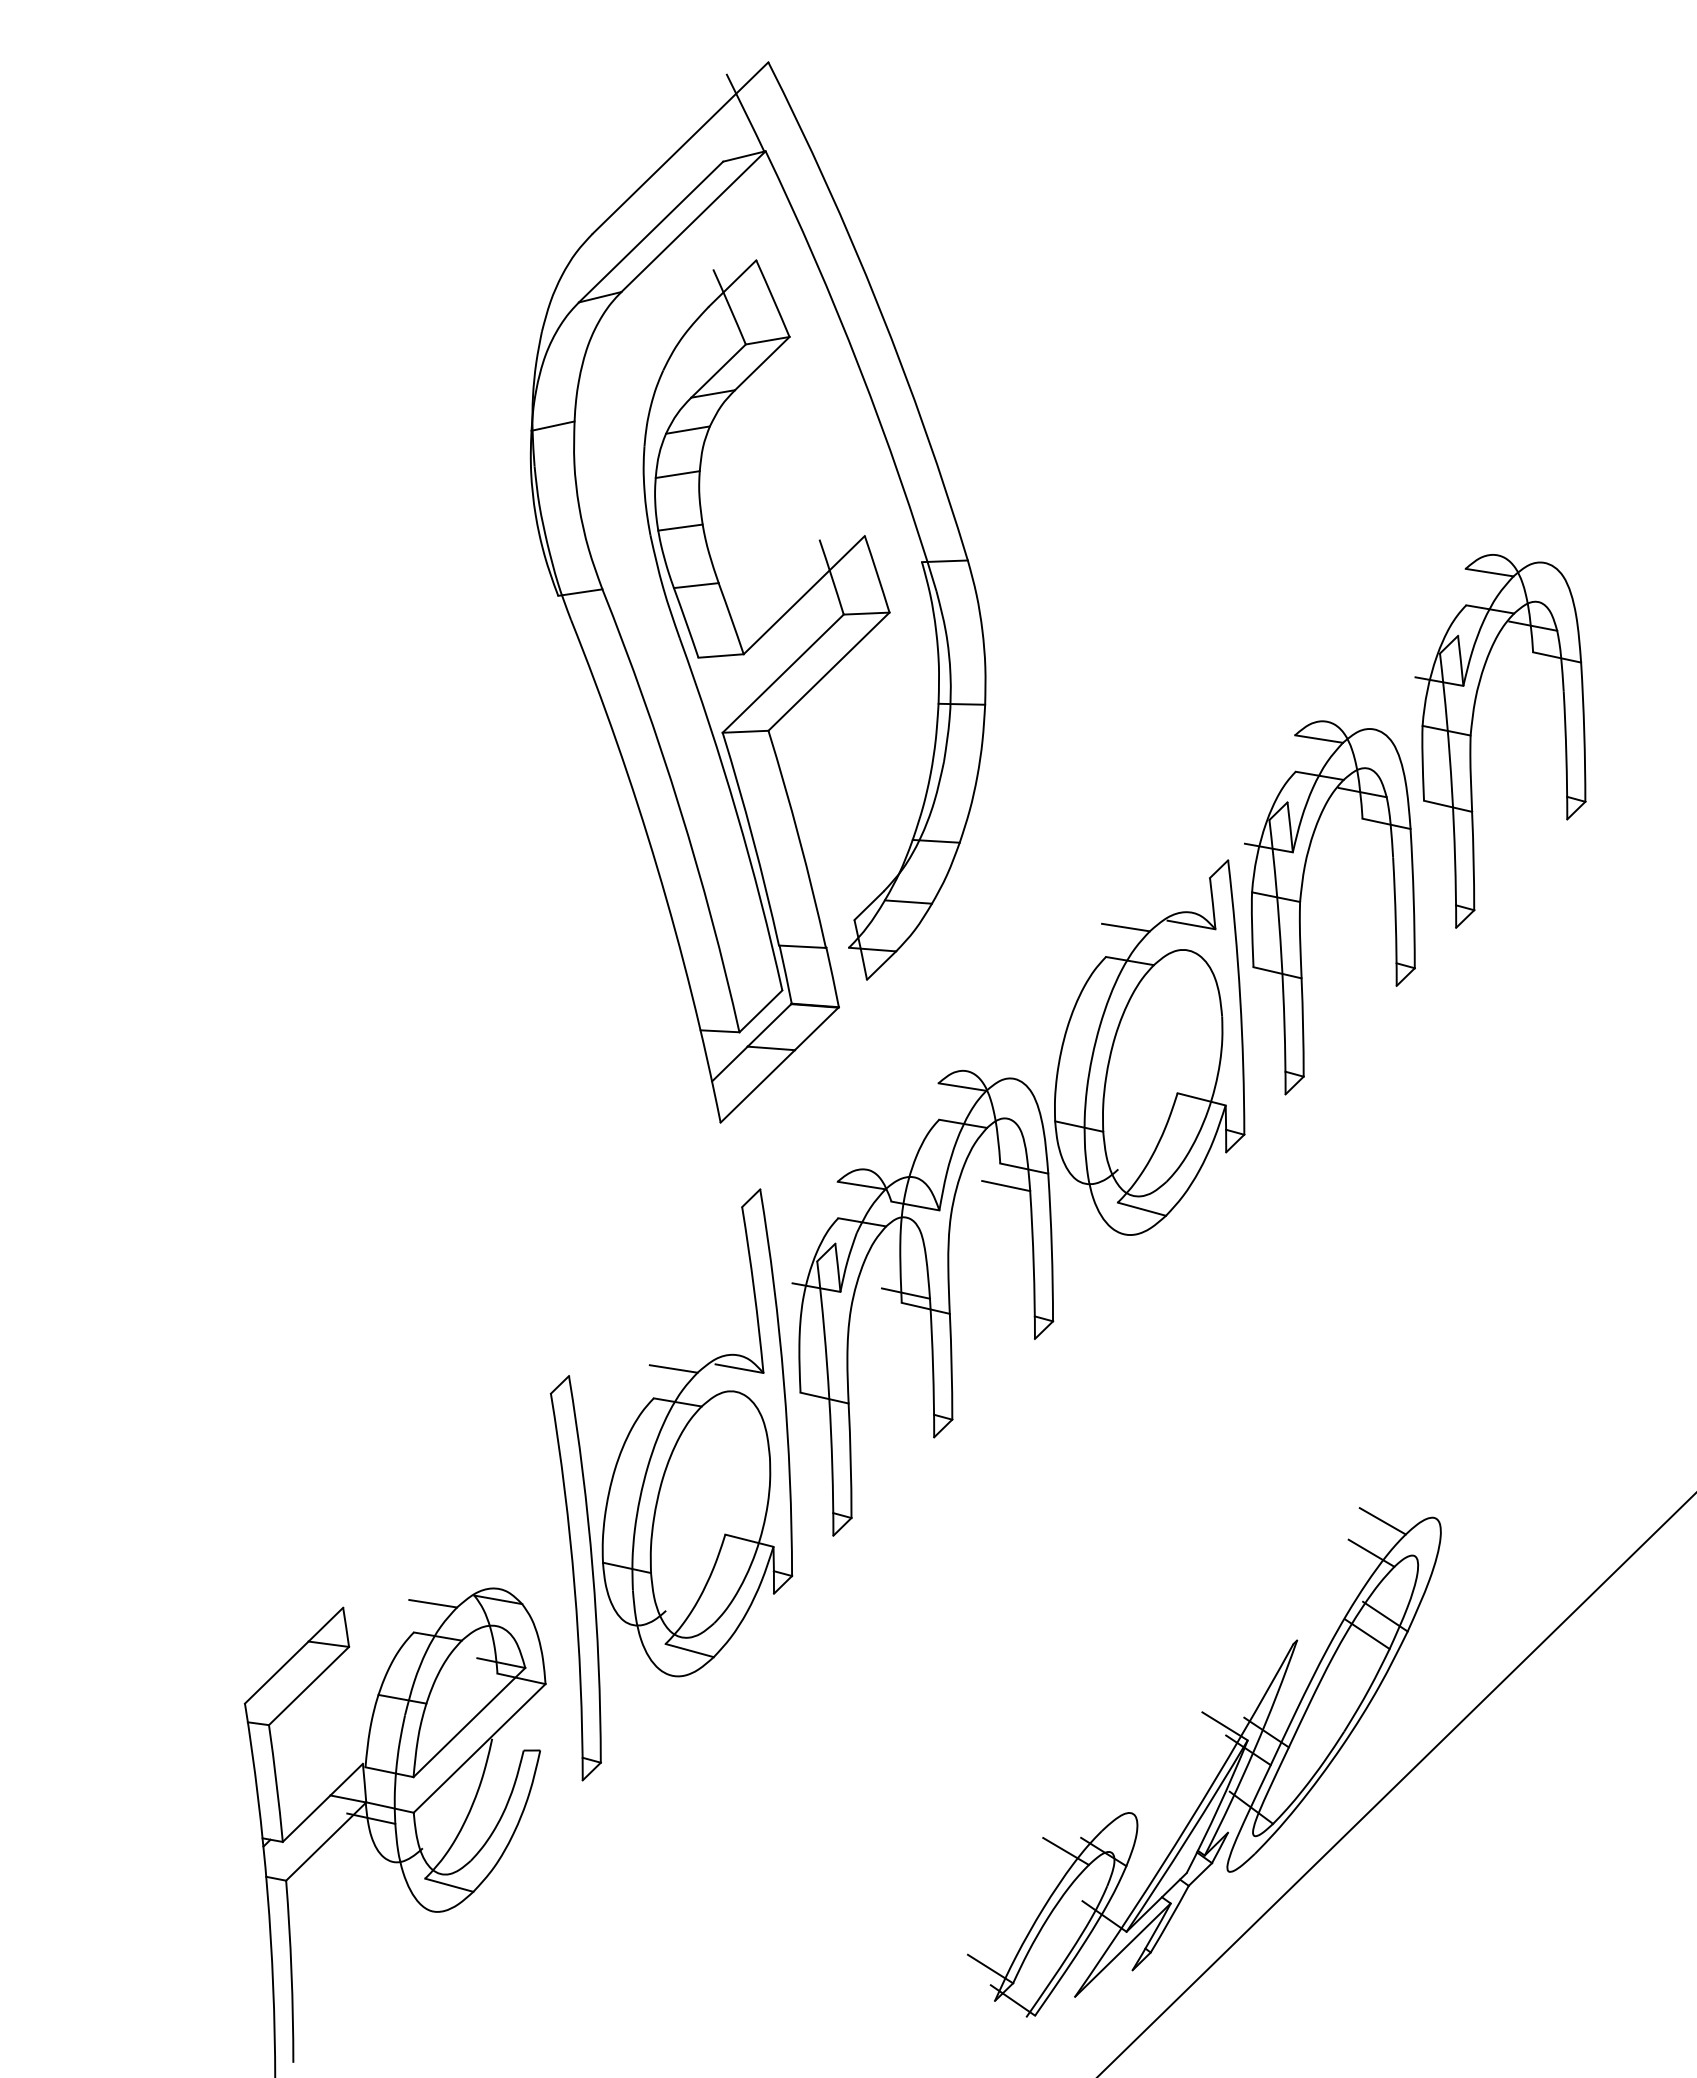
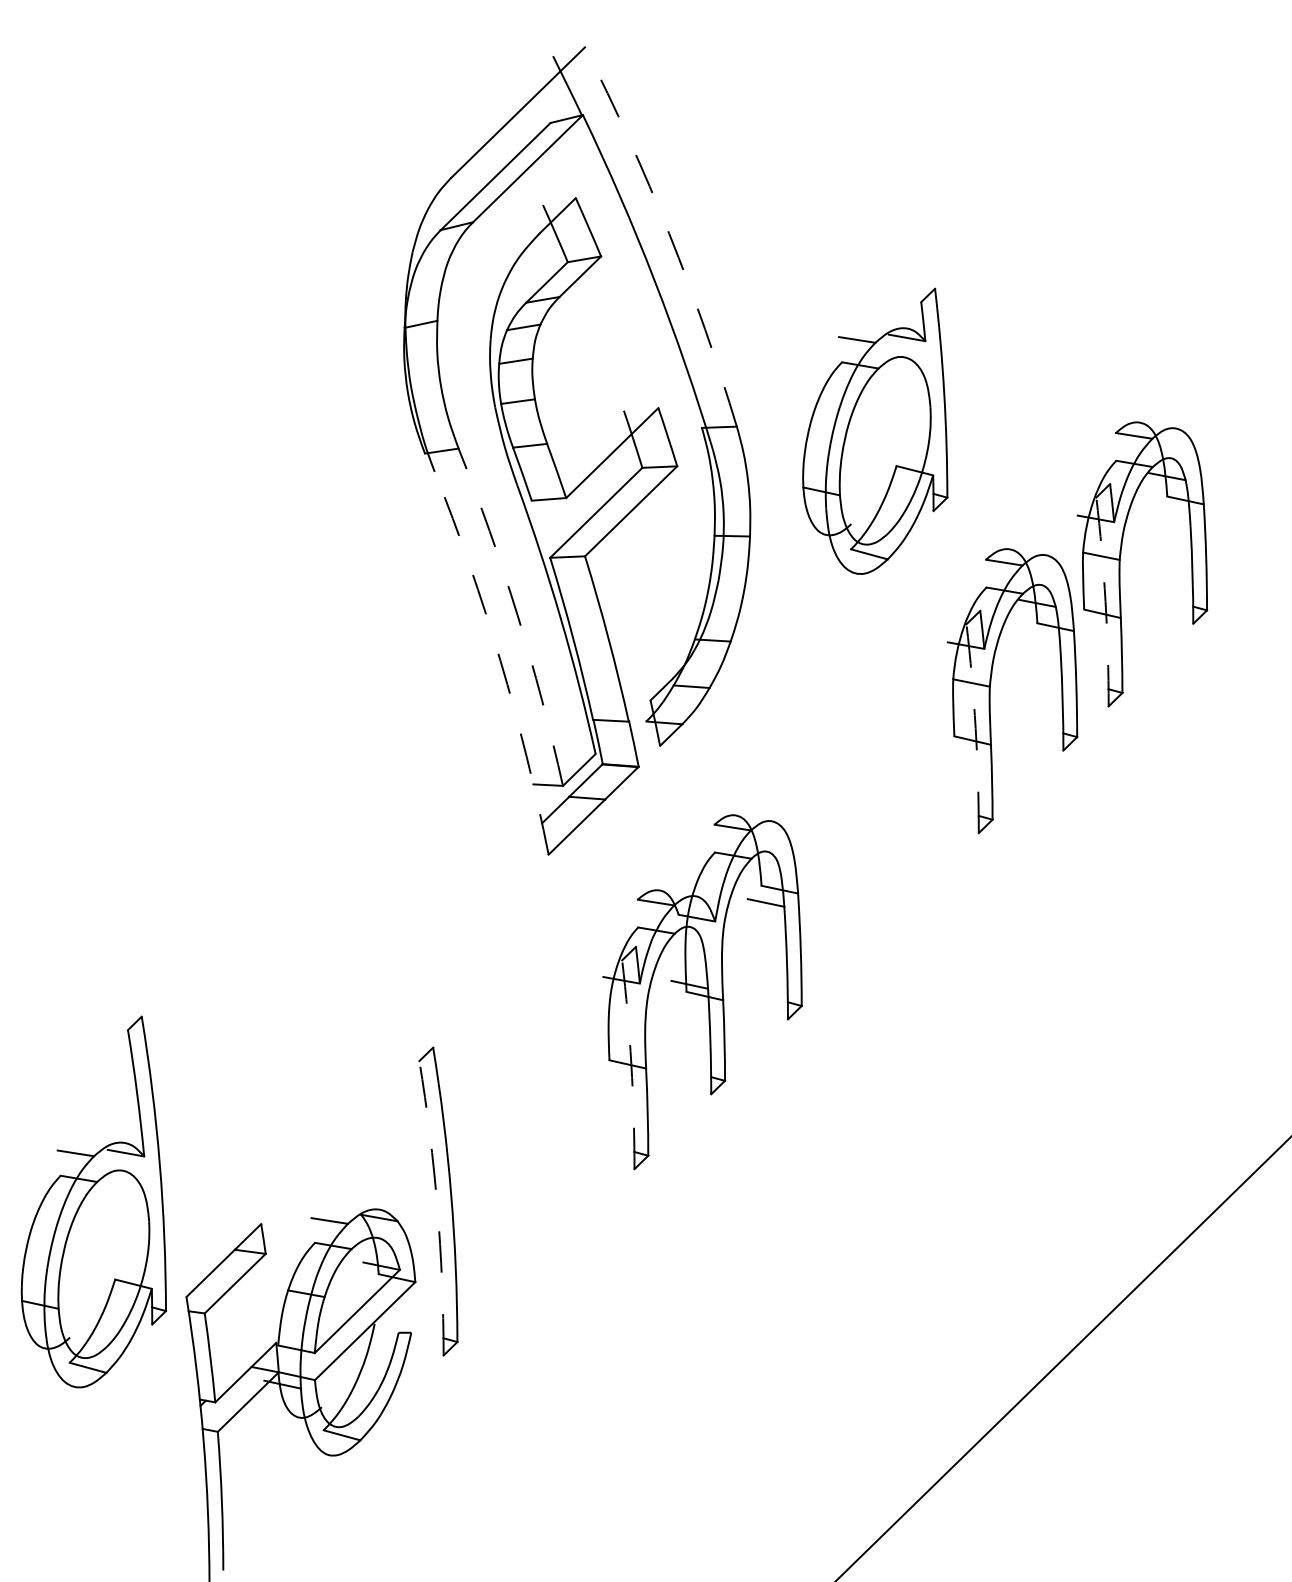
arc: (879, 307) -> (669, 234), solid -> dashed
arc: (1452, 790) -> (1105, 601), solid -> dashed
arc: (679, 808) -> (517, 615), solid -> dashed
arc: (657, 867) -> (500, 660), solid -> dashed
arc: (1281, 956) -> (975, 728), solid -> dashed
part: (1149, 1047) -> (875, 431), moved
arc: (829, 1398) -> (631, 1064), solid -> dashed
part: (697, 1432) -> (93, 1201), moved
arc: (574, 1586) -> (437, 1207), solid -> dashed
part: (1219, 1770) -> (928, 1347), removed

